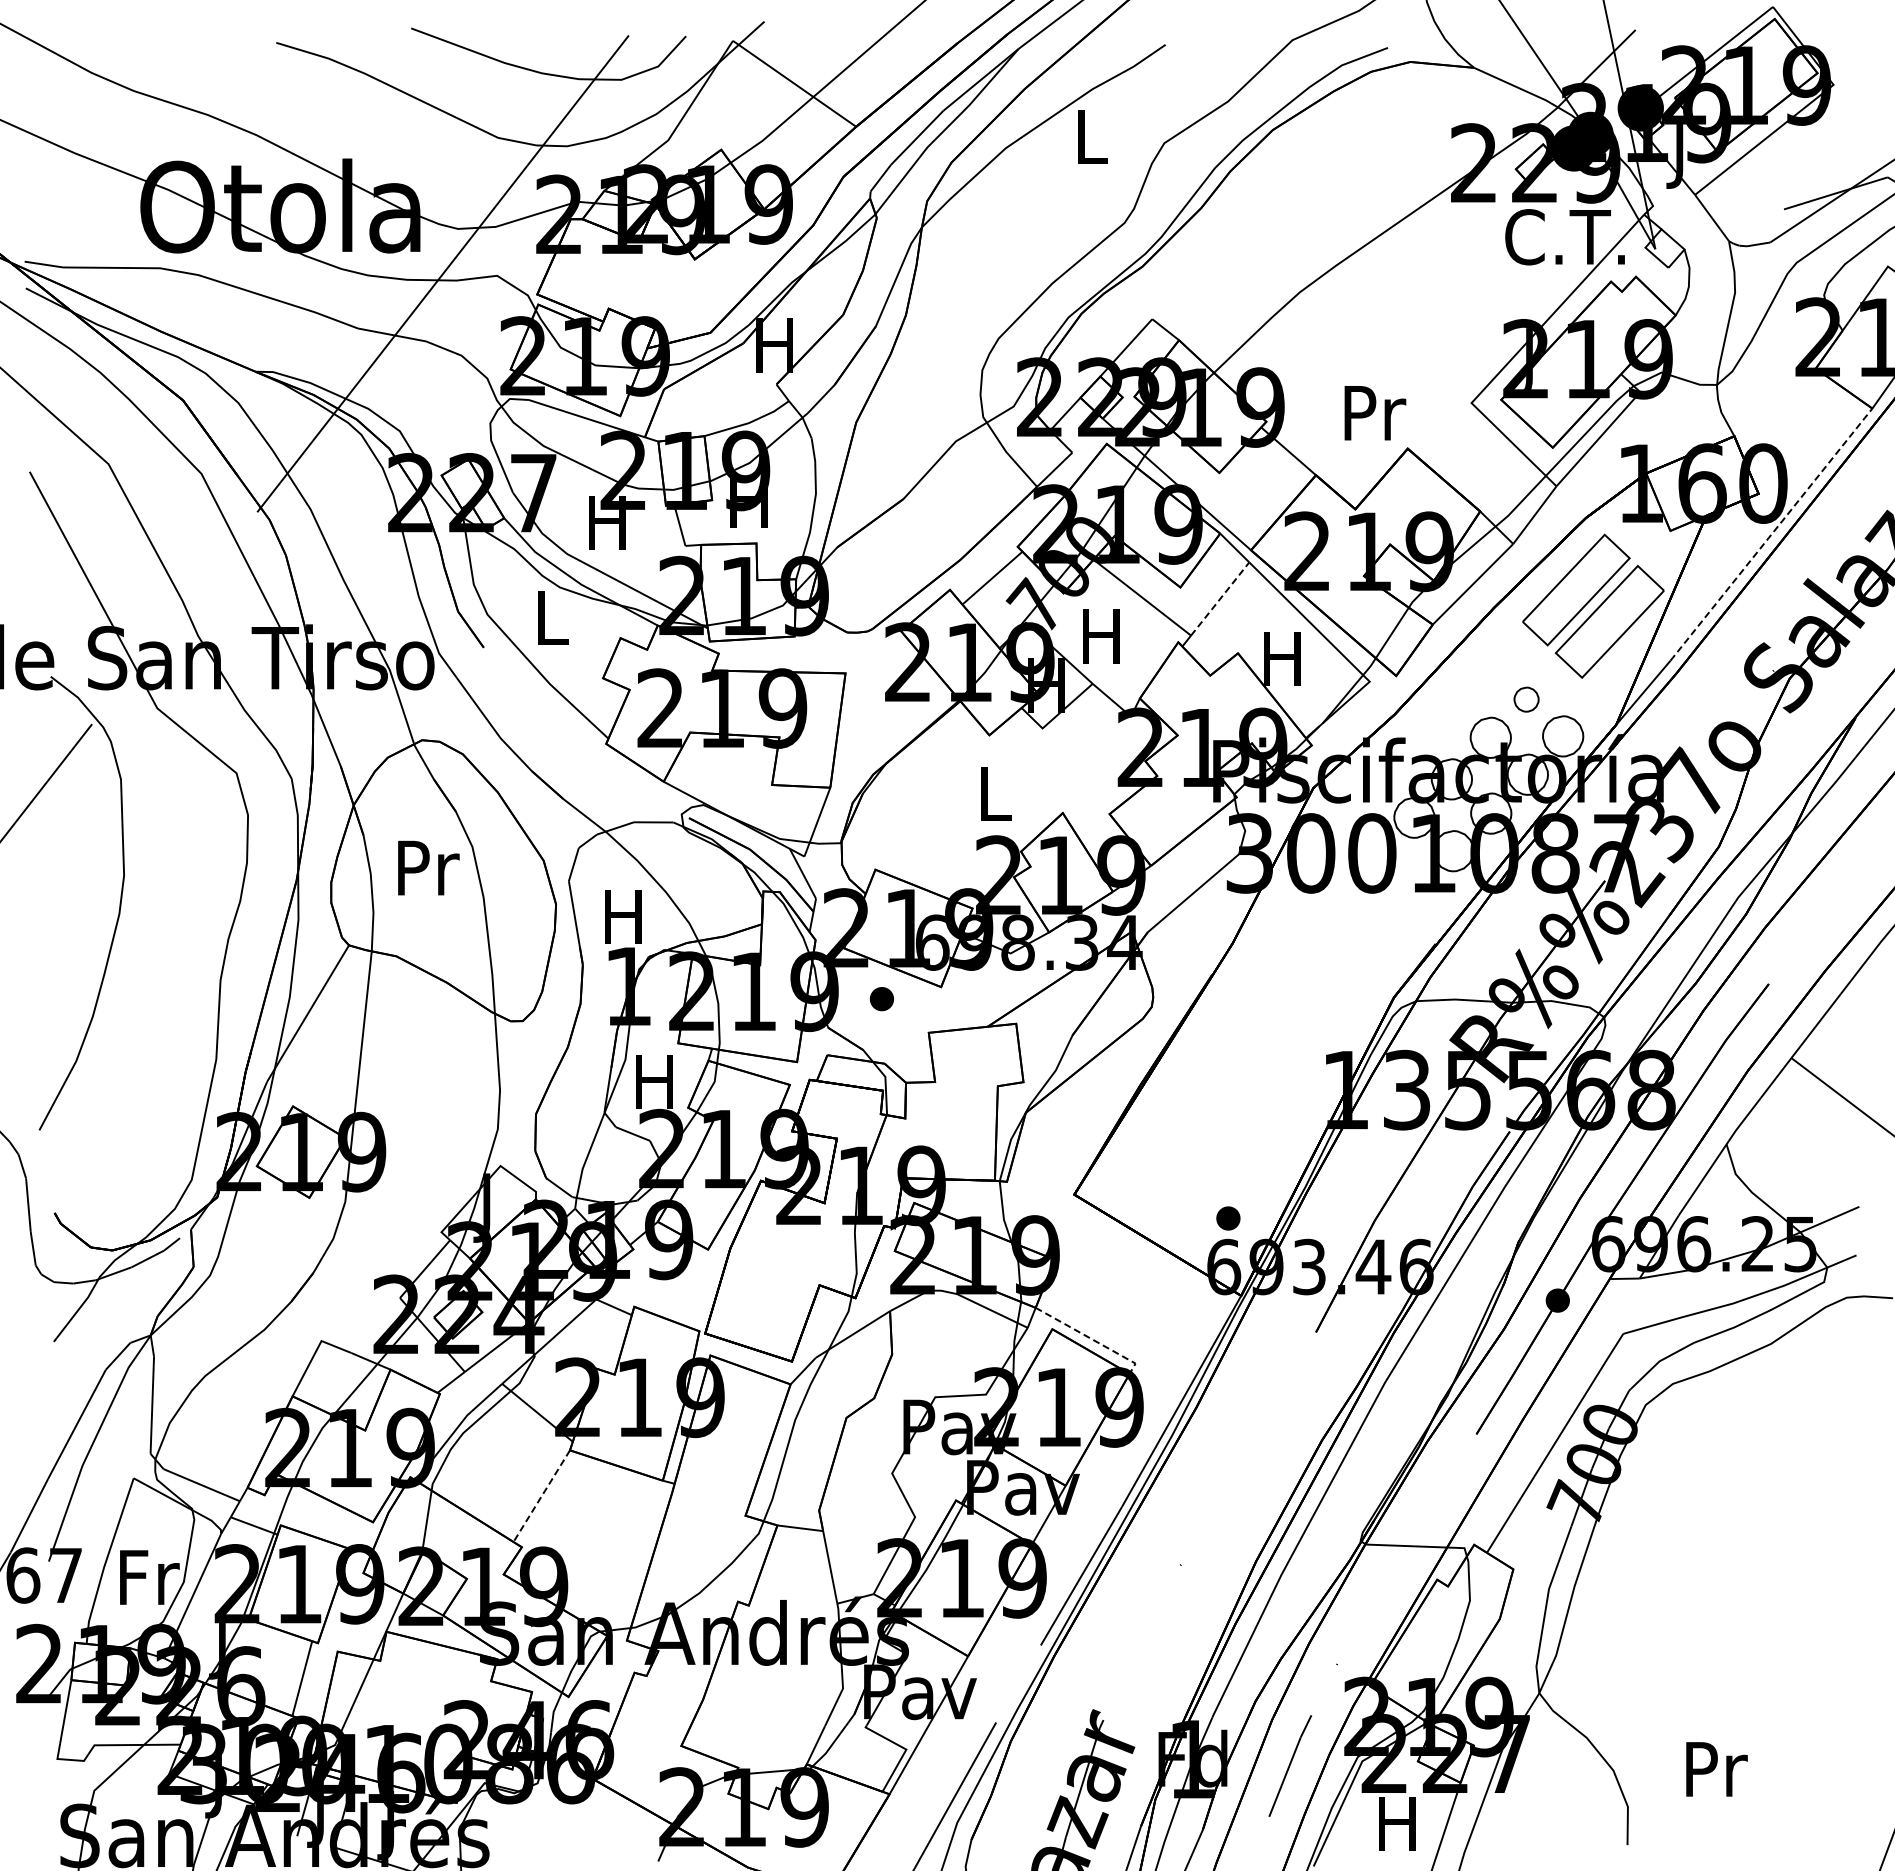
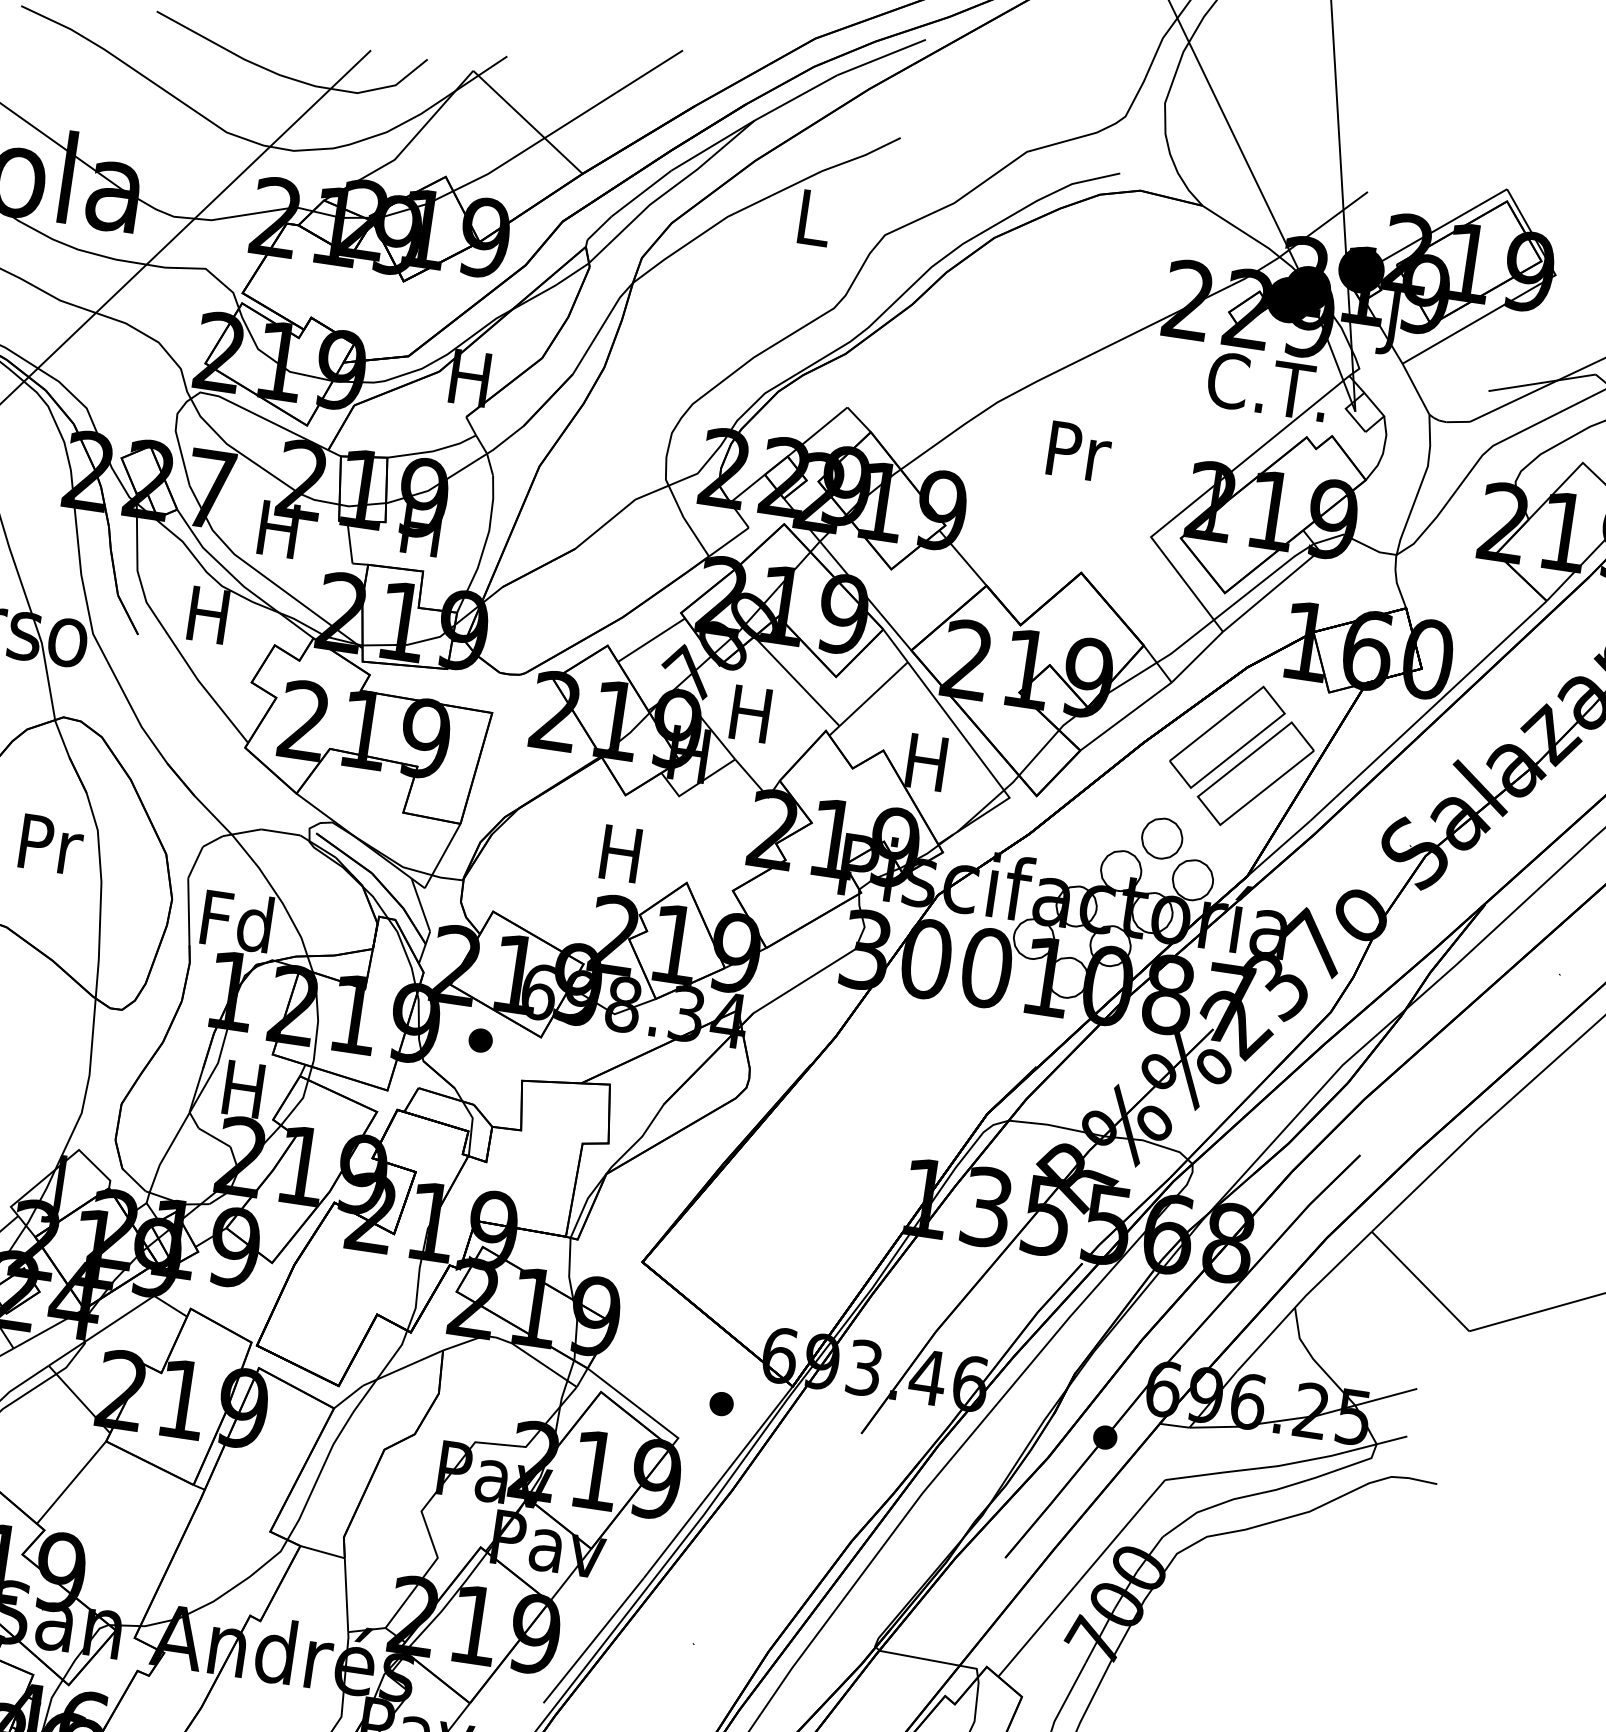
text: (1375, 413) -> (1079, 452), moved
line: (1771, 534) -> (1428, 710), dashed -> solid
line: (1220, 599) -> (873, 694), dashed -> solid
text: (550, 617) -> (208, 614), L -> H
part: (1526, 699) -> (1162, 838), size x1.67
text: (993, 793) -> (621, 853), L -> H
text: (623, 916) -> (237, 921), H -> Fd
part: (1228, 1218) -> (721, 1404), moved
line: (1091, 1338) -> (638, 1406), dashed -> solid
line: (541, 1496) -> (71, 1482), dashed -> solid

